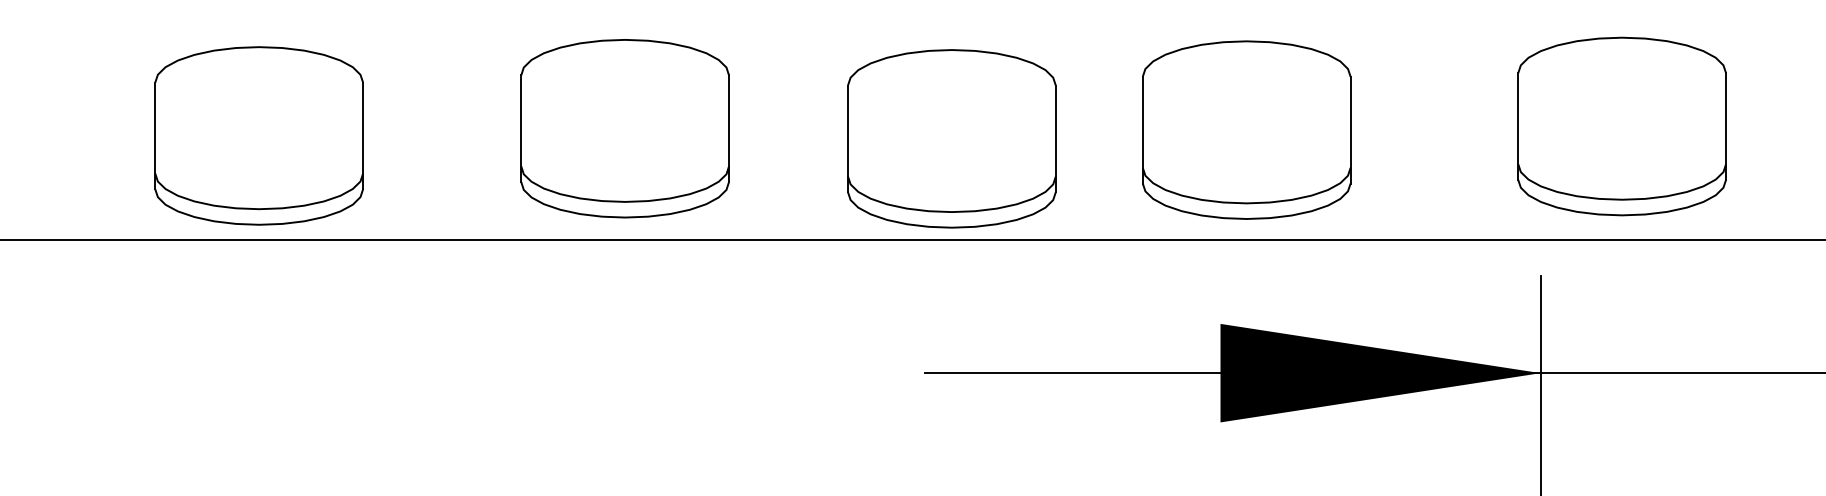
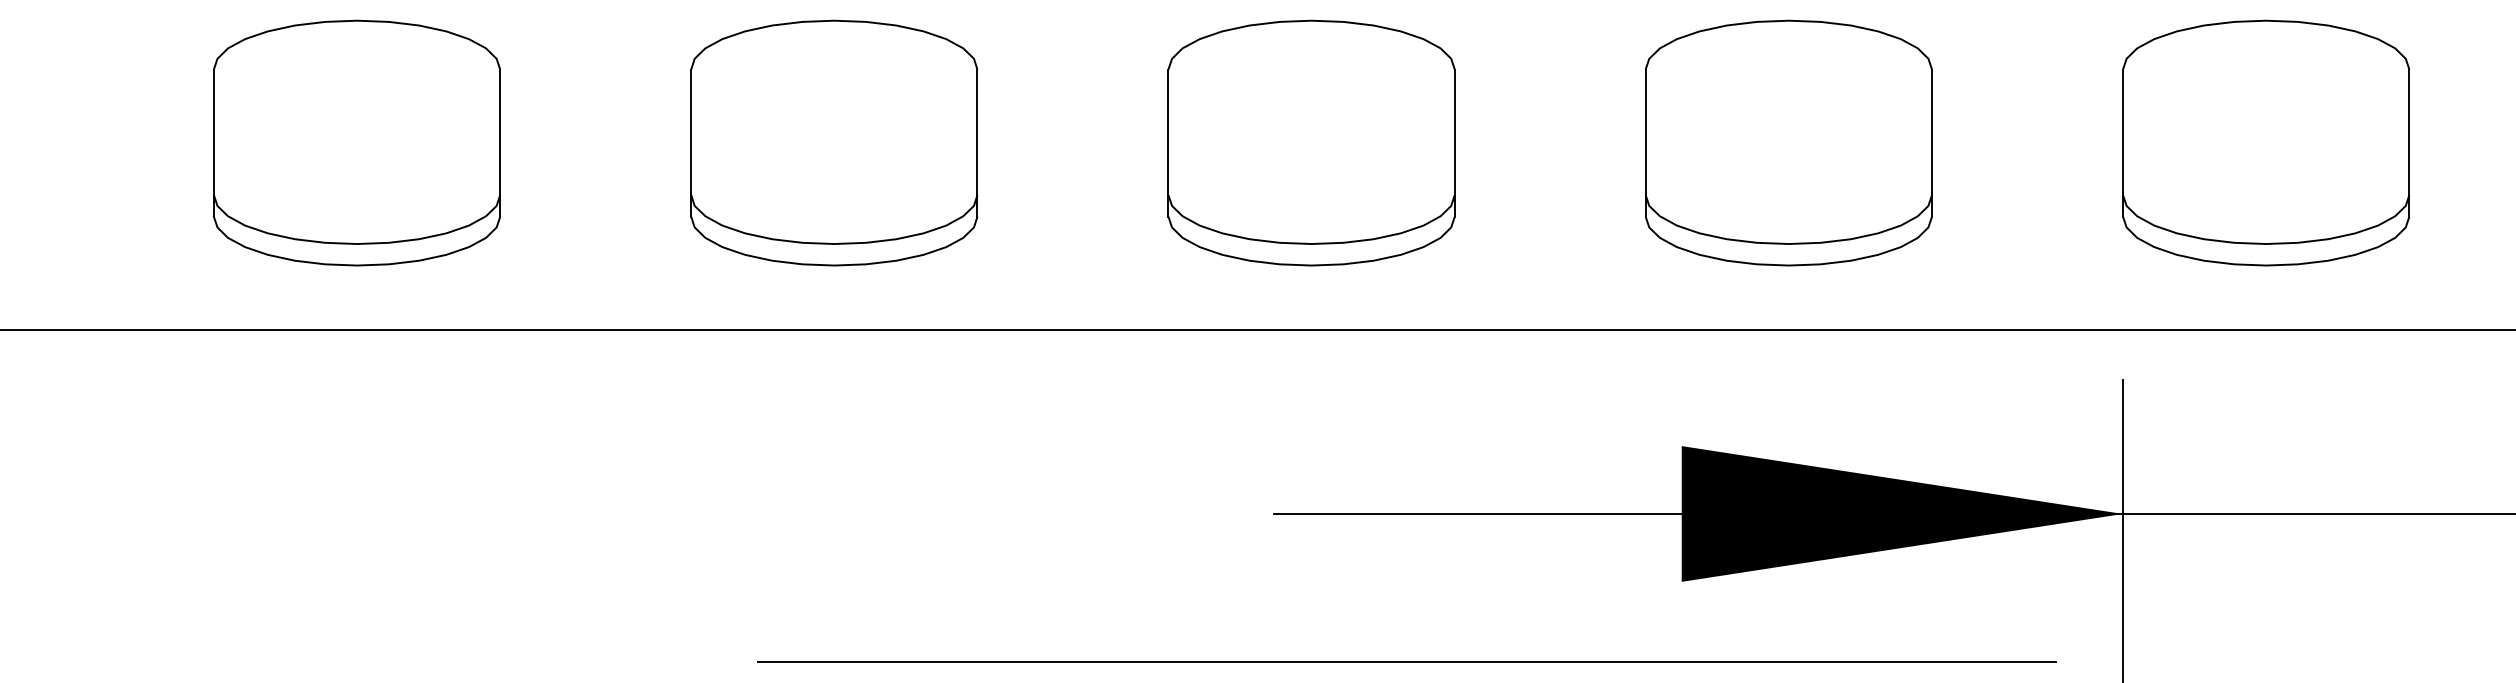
part: (1622, 126) -> (2266, 142), moved
part: (625, 128) -> (834, 142), moved
part: (1246, 129) -> (1788, 142), moved
part: (258, 135) -> (356, 142), moved
part: (951, 138) -> (1311, 142), moved
line: (1021, 480) -> (1407, 662), added

